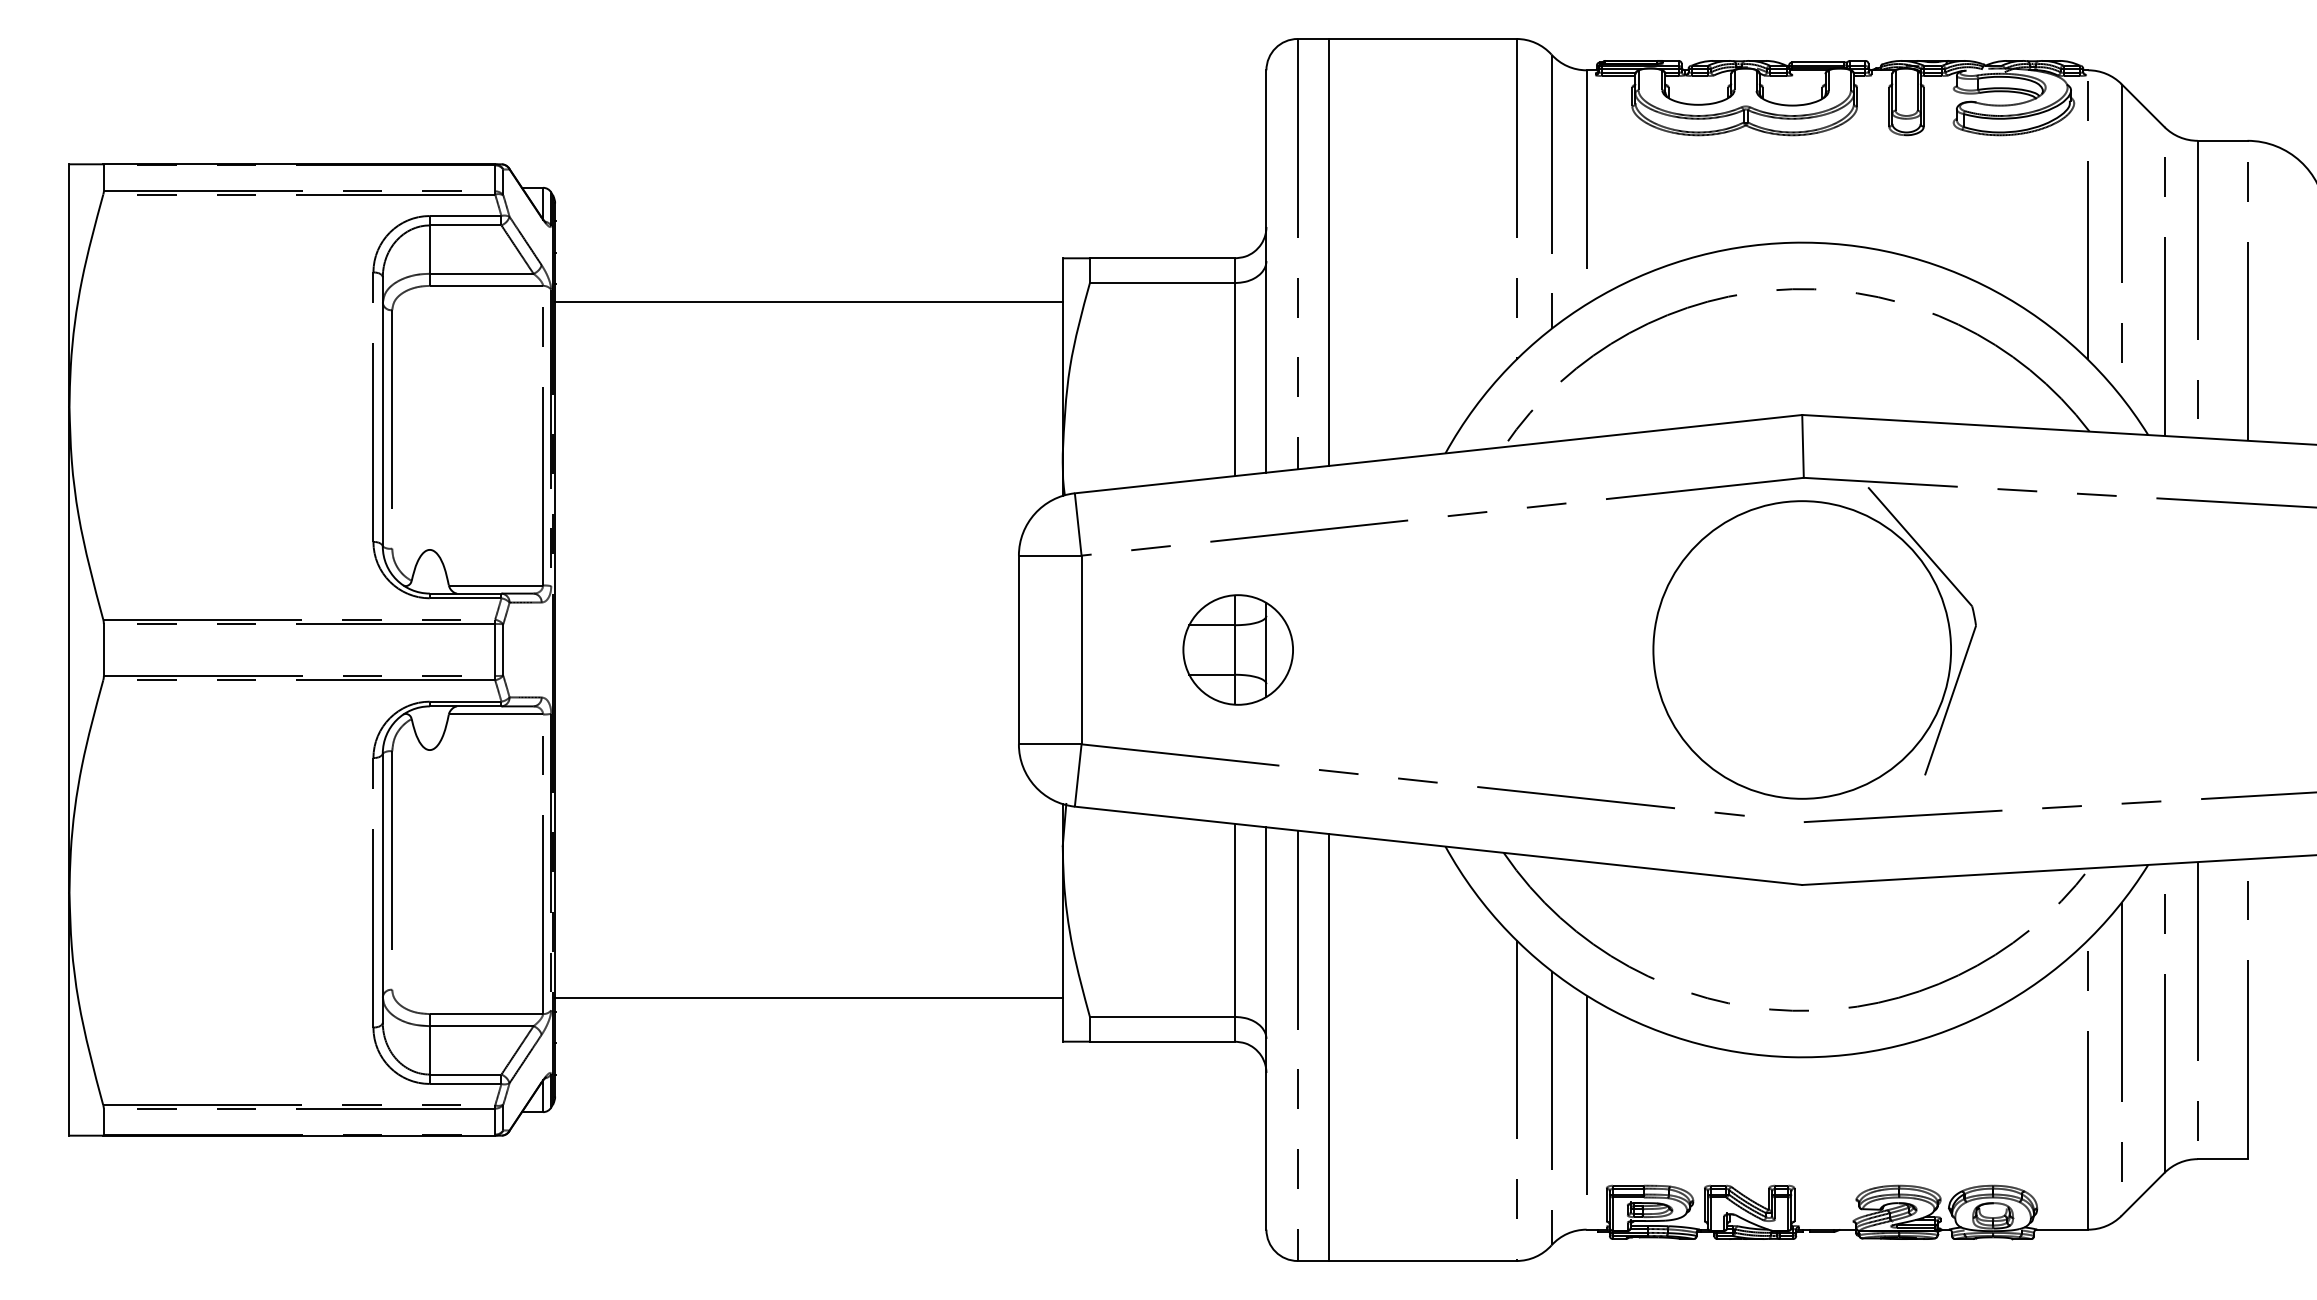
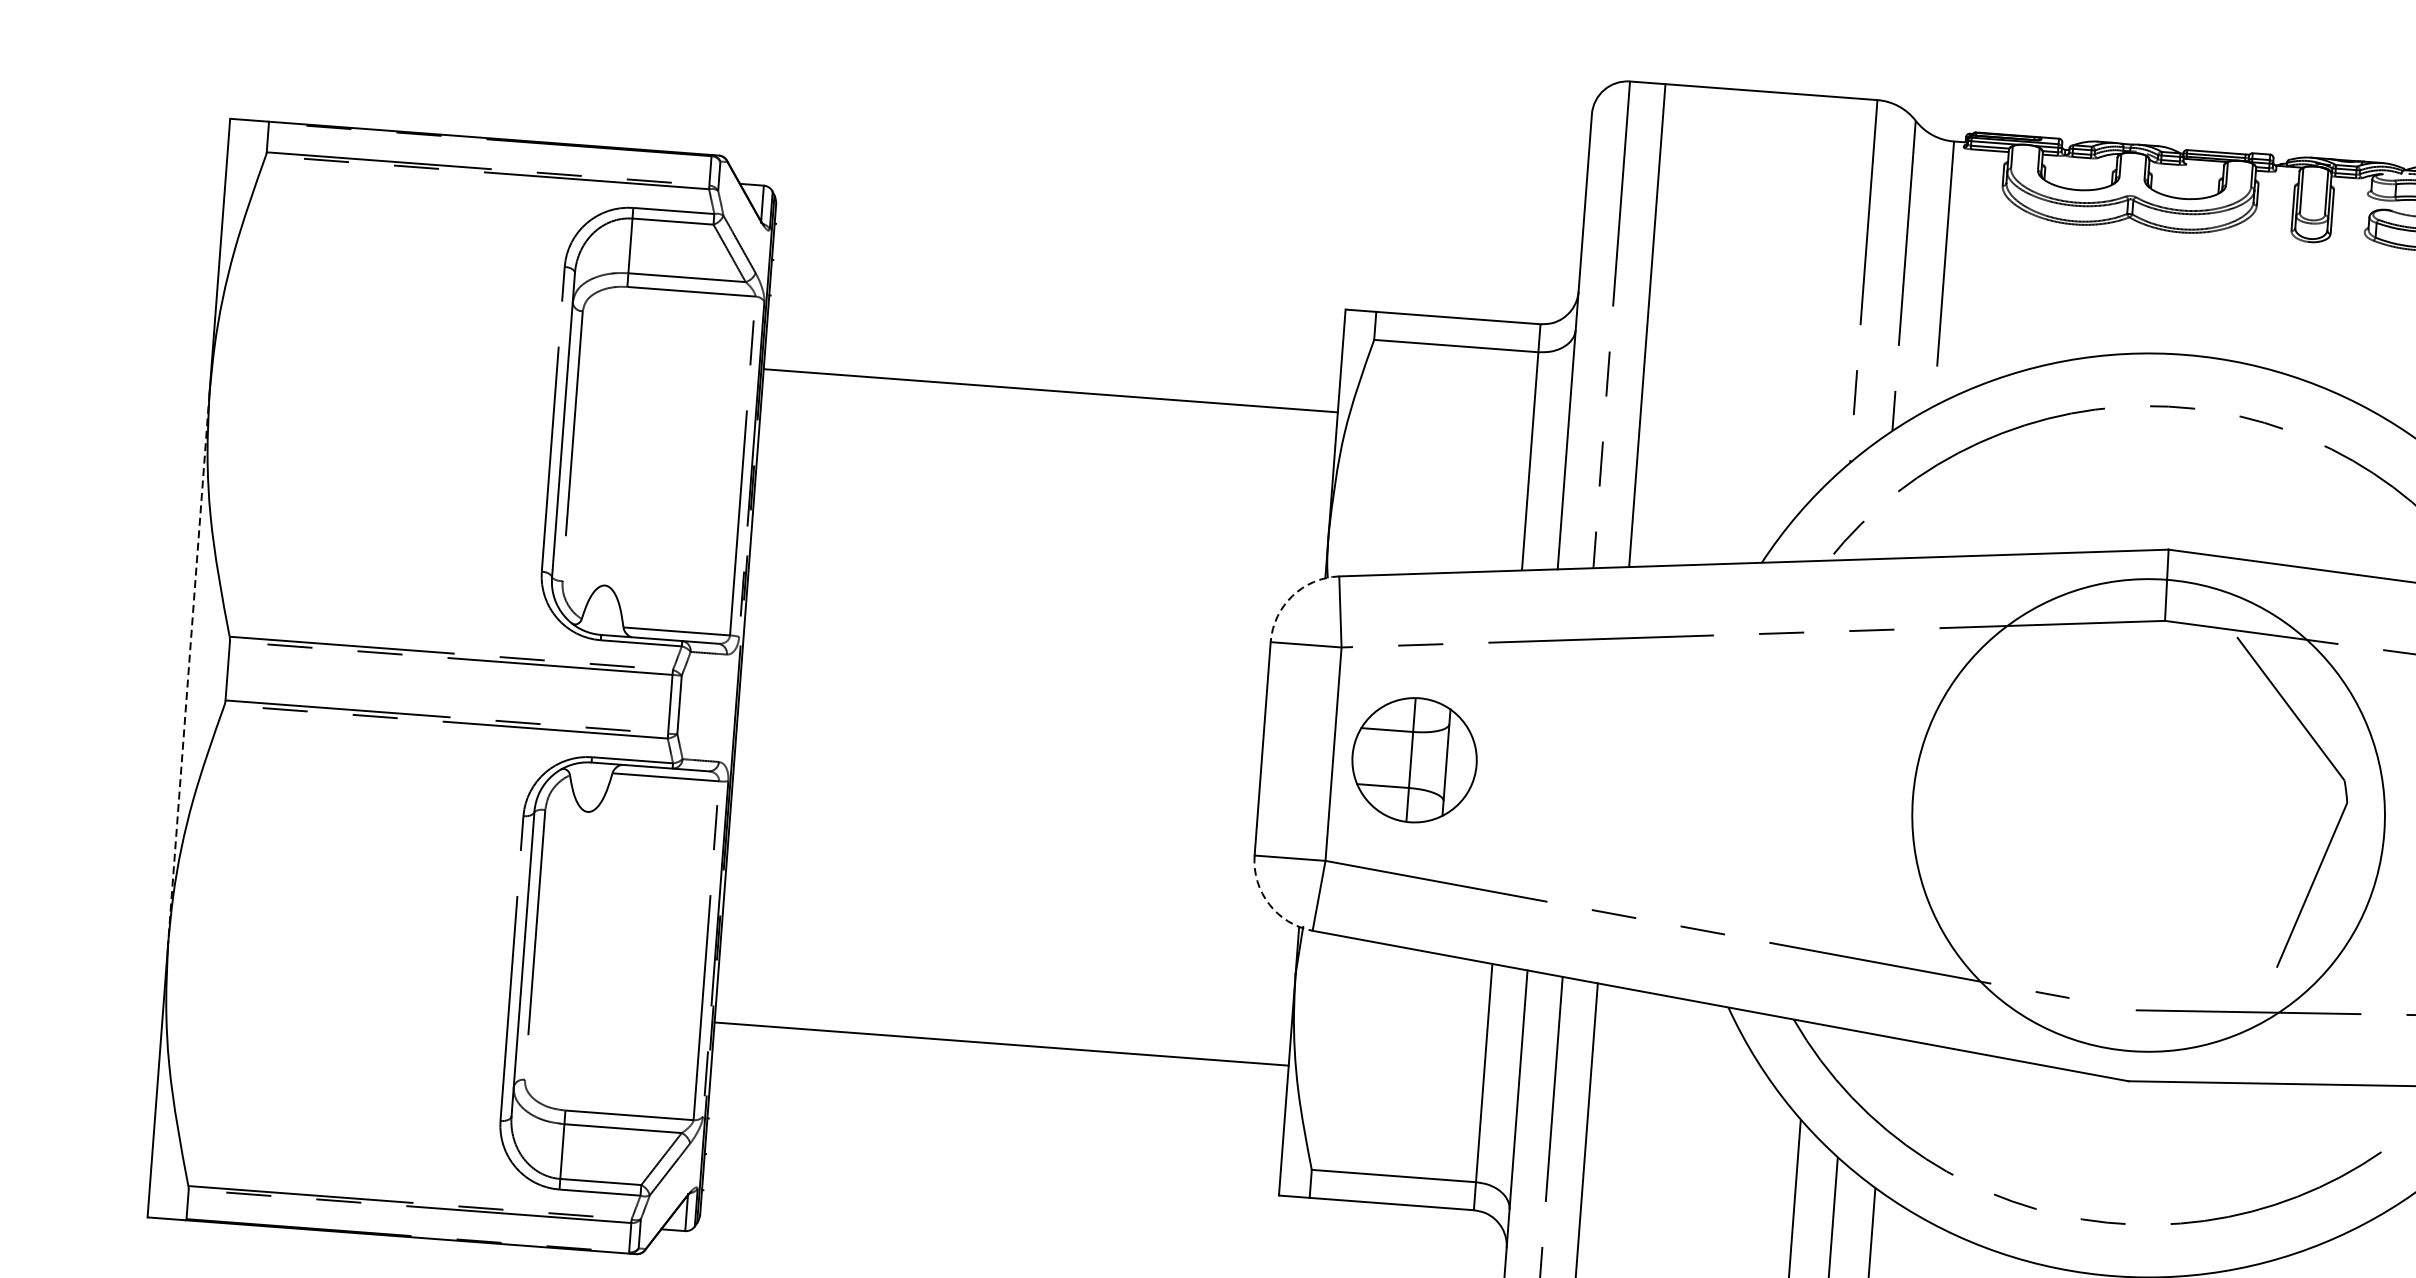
line: (808, 302) -> (1050, 391), moved
arc: (1034, 513) -> (1291, 595), solid -> dashed
part: (1237, 649) -> (1413, 759), moved
circle: (1802, 649) -> (2148, 814), size x1.4
line: (69, 650) -> (188, 668), solid -> dashed
arc: (1034, 786) -> (1268, 904), solid -> dashed
line: (808, 997) -> (1001, 1043), moved

